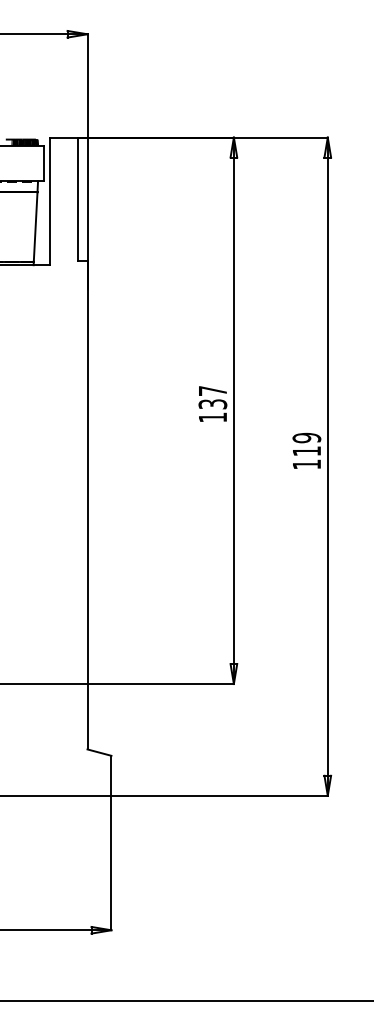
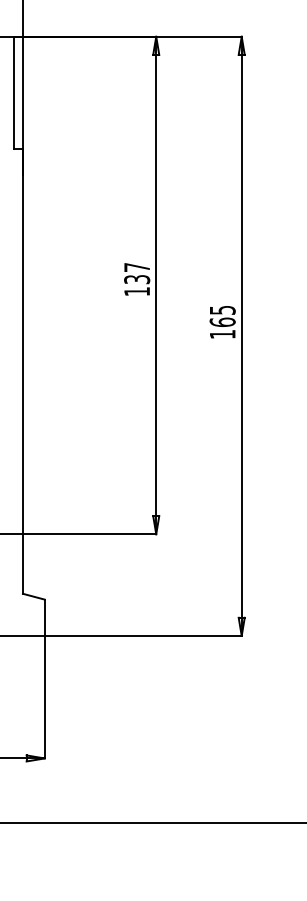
text: (306, 444) -> (222, 316), 119 -> 165

